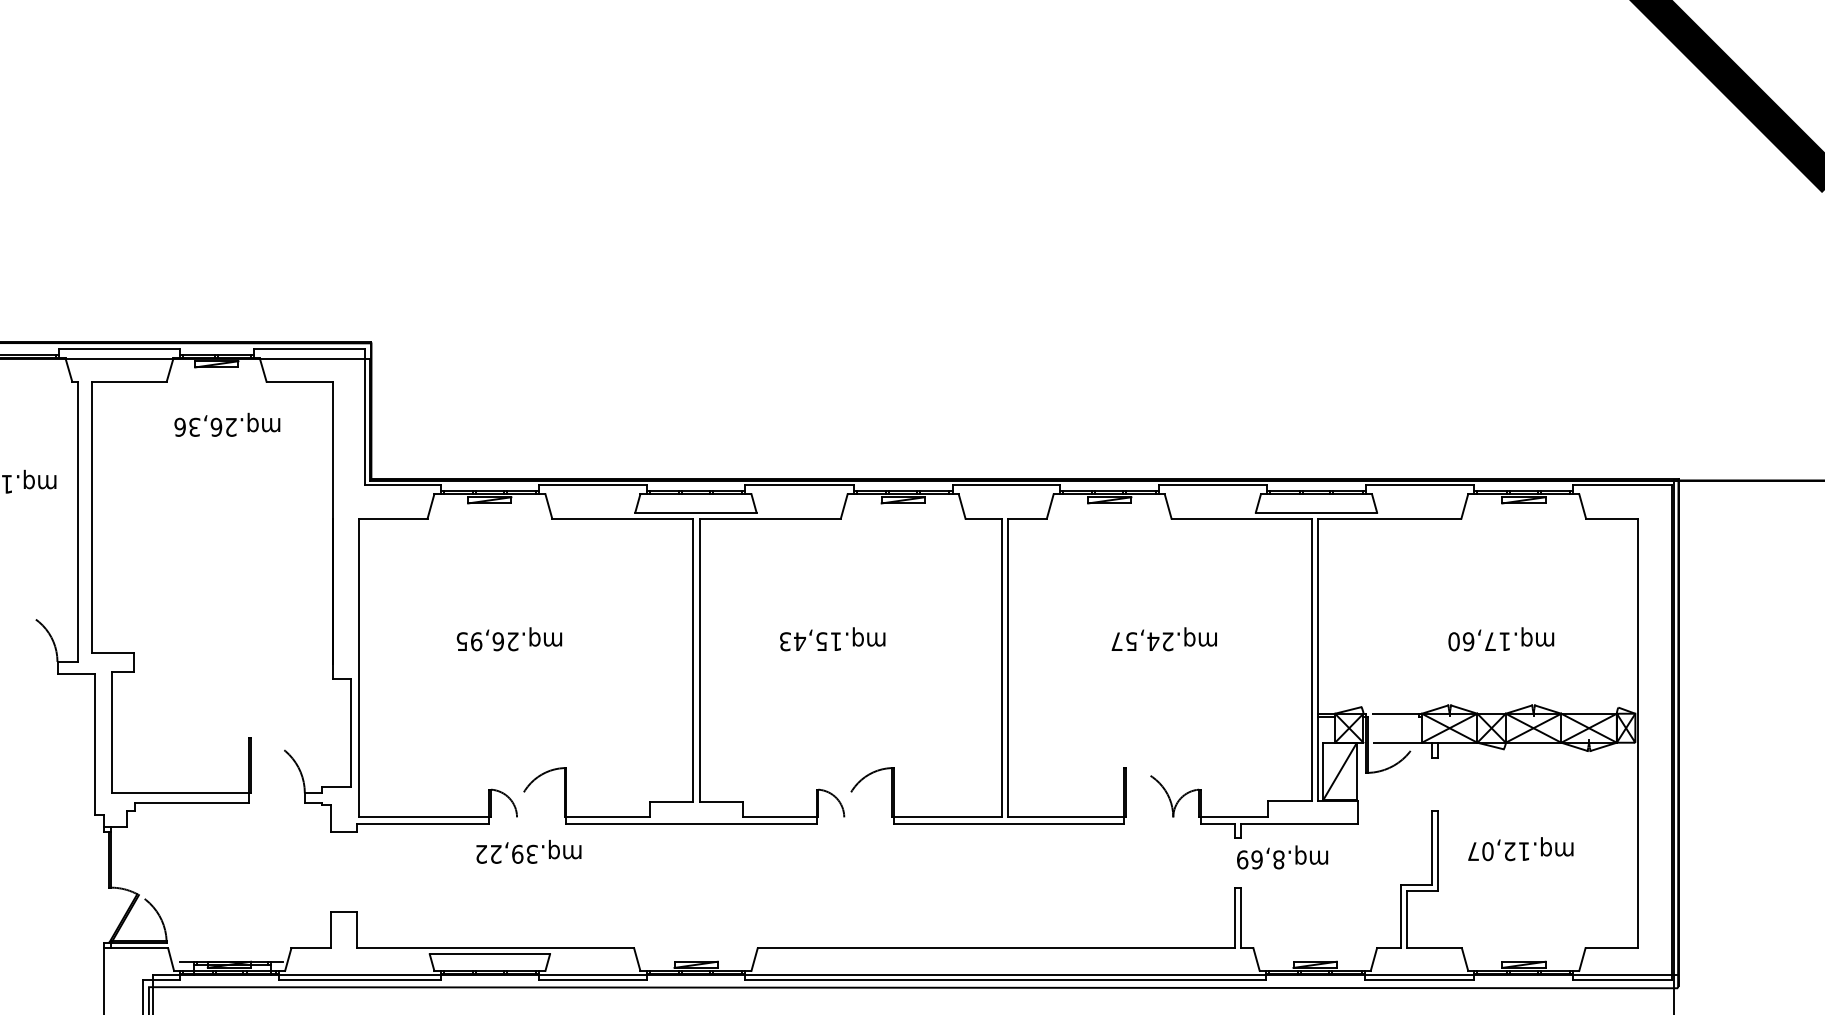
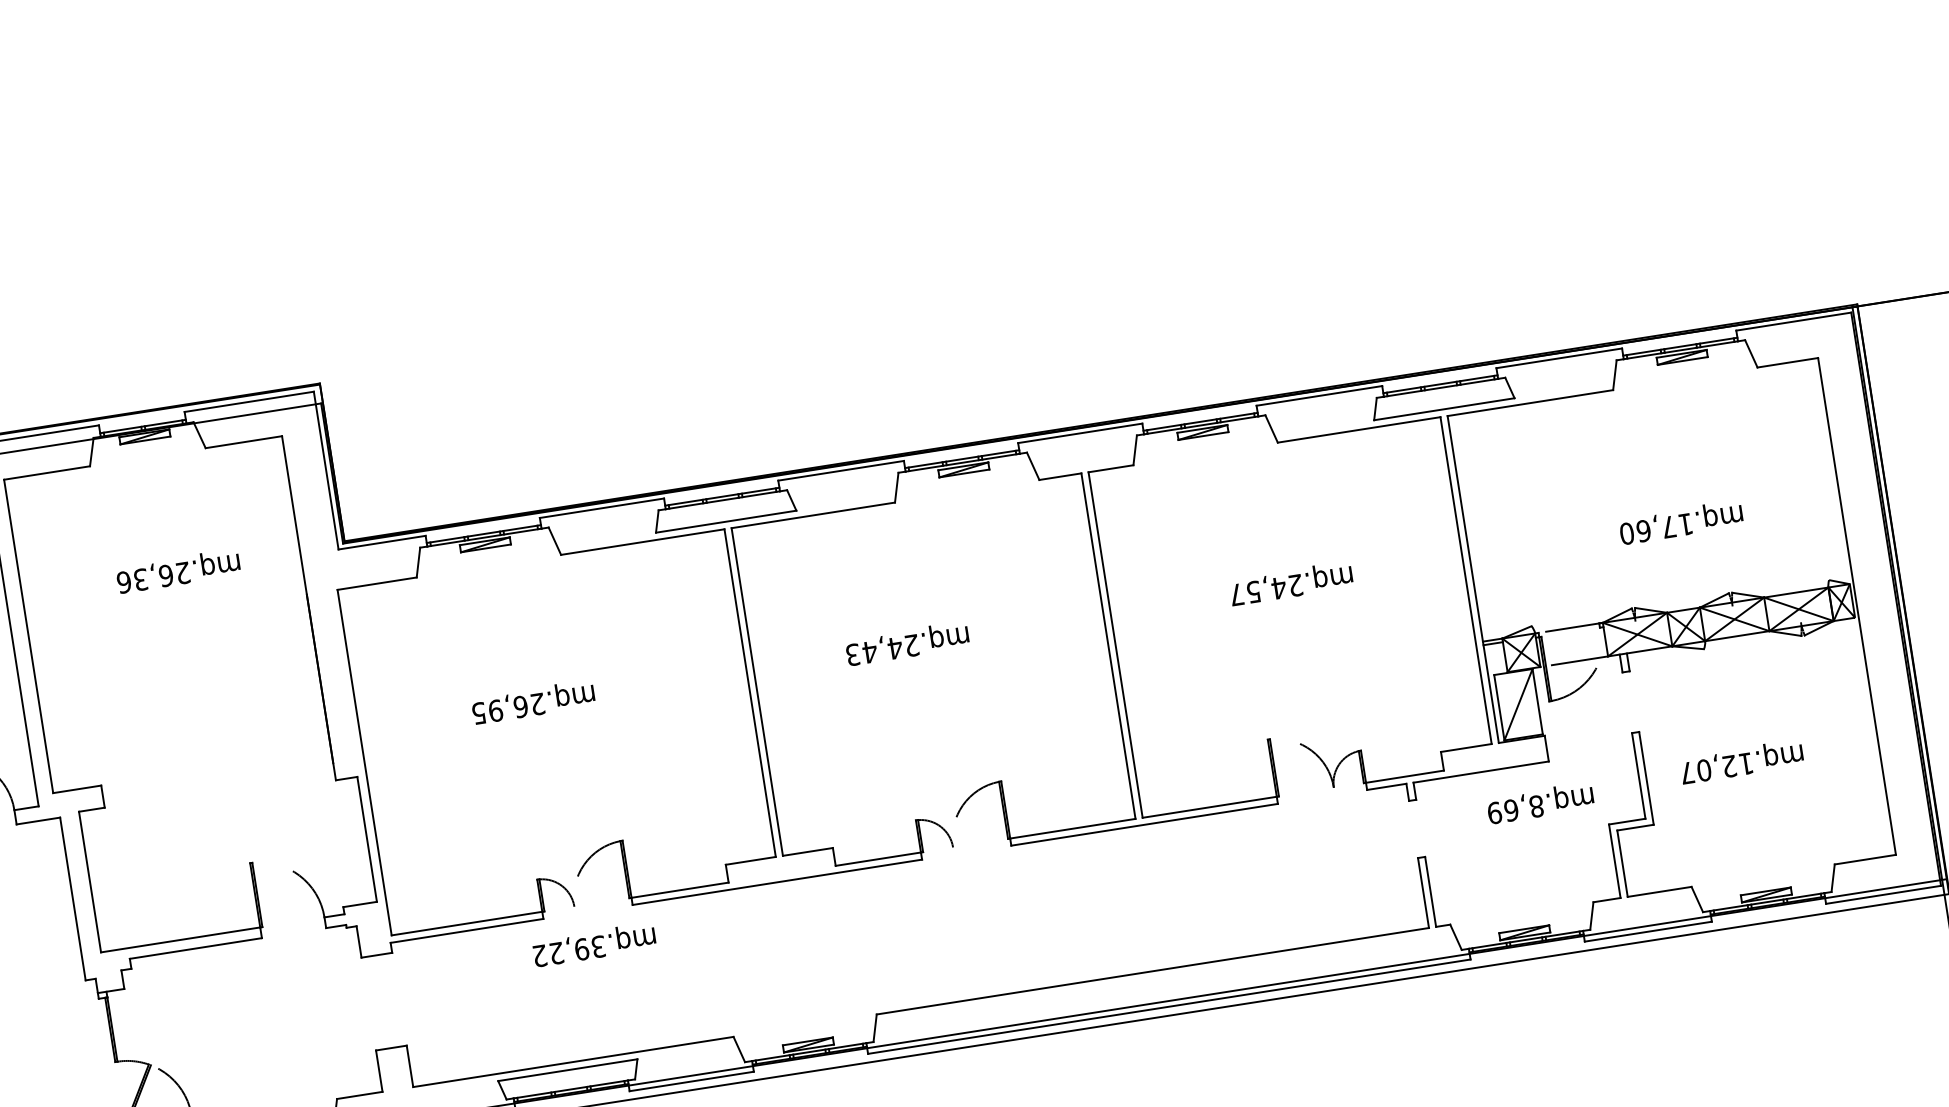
text: (227, 424) -> (178, 570), moved
text: (828, 641) -> (902, 646), mq.15,43 -> mq.24,43
text: (1282, 857) -> (1540, 803), moved

